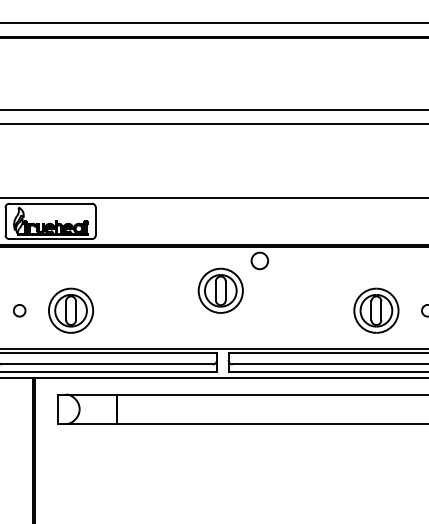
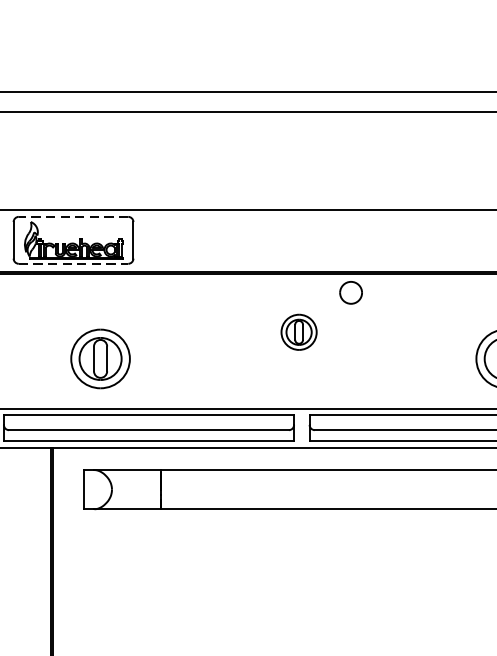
line: (50, 203) -> (73, 216), solid -> dashed
line: (51, 239) -> (74, 264), solid -> dashed
part: (220, 290) -> (298, 332), size x0.6
part: (19, 310) -> (32, 358), removed

